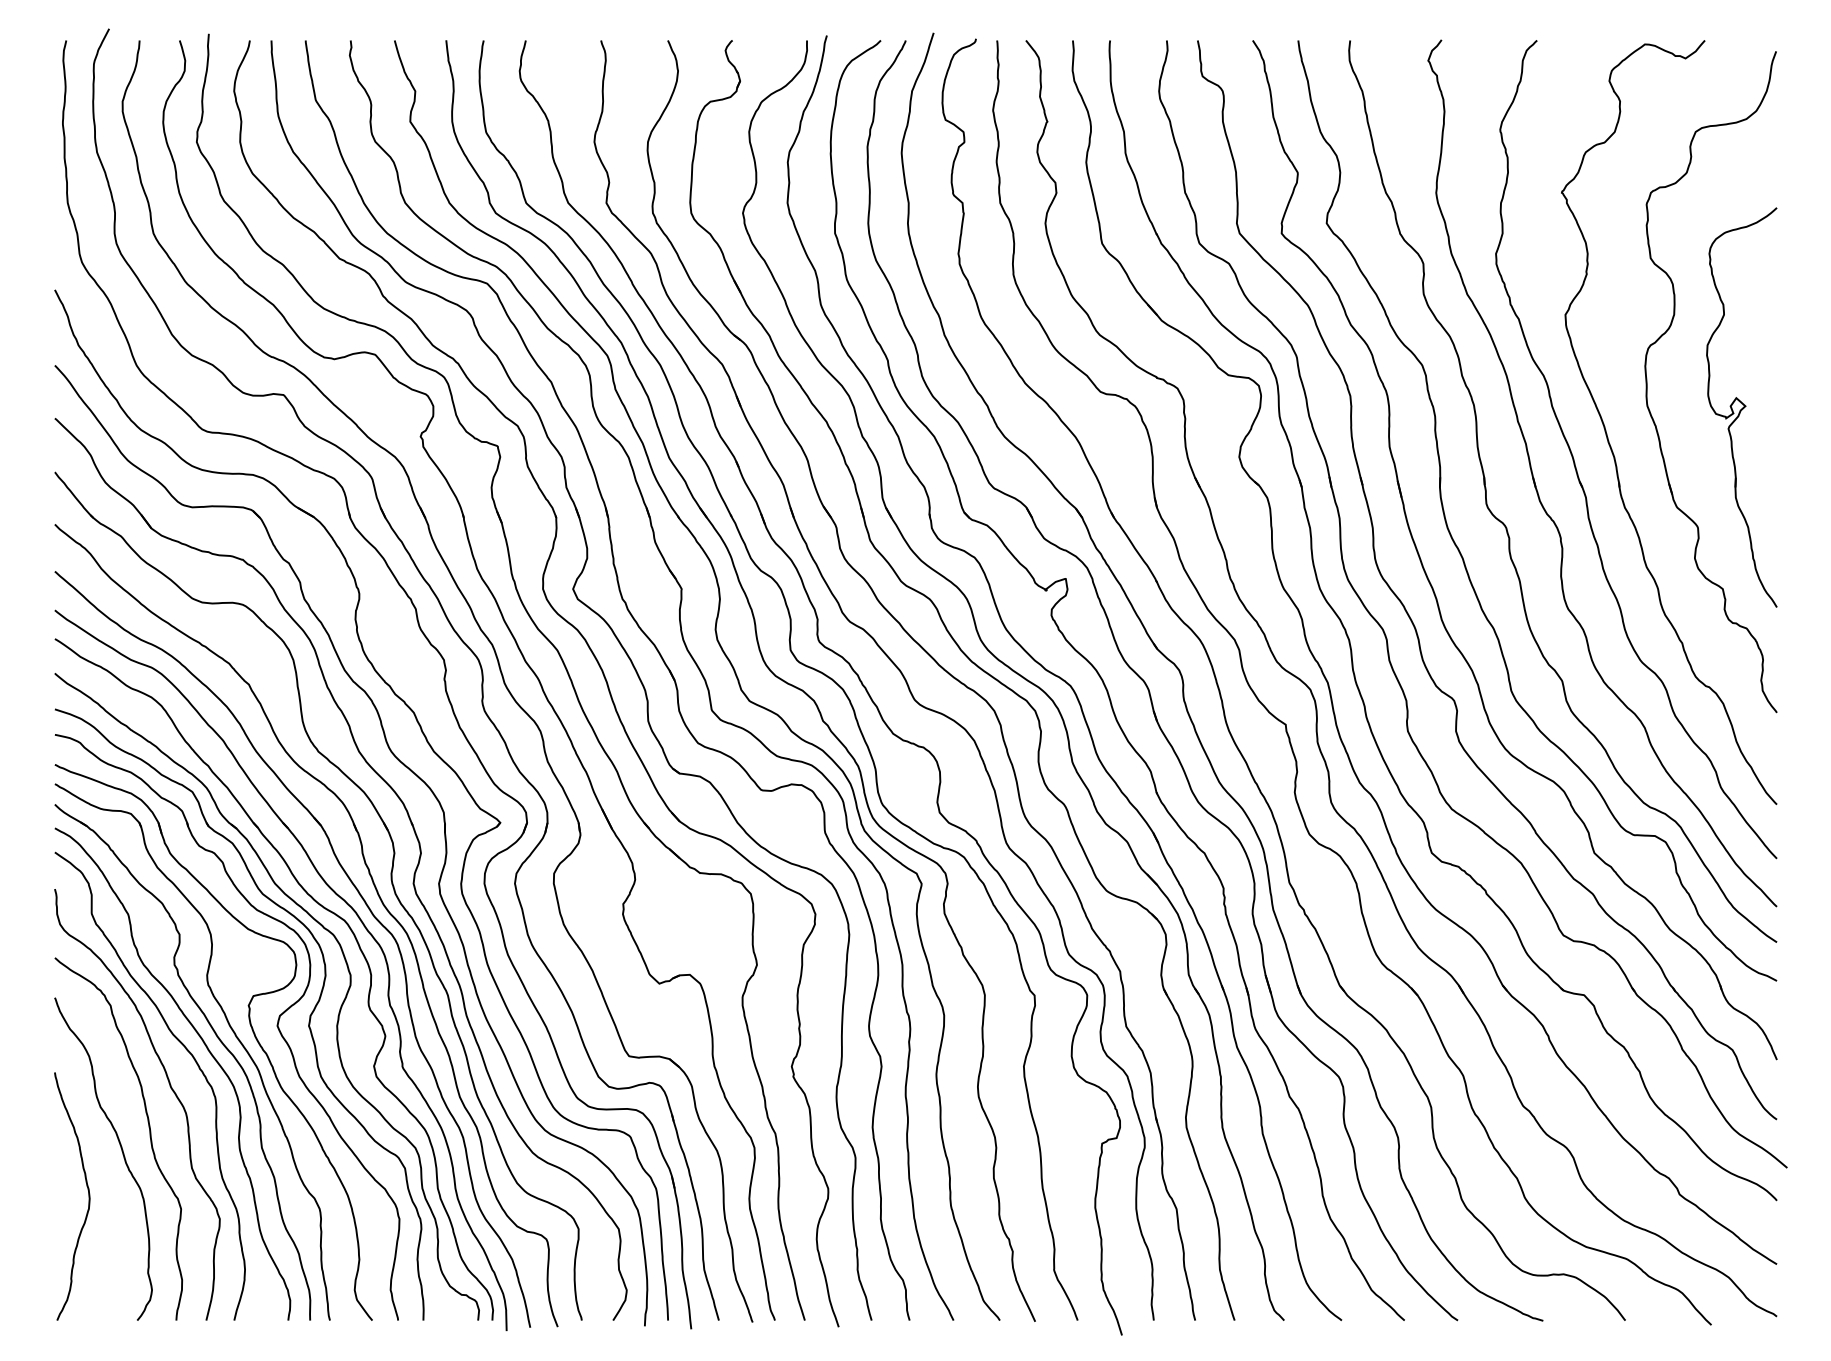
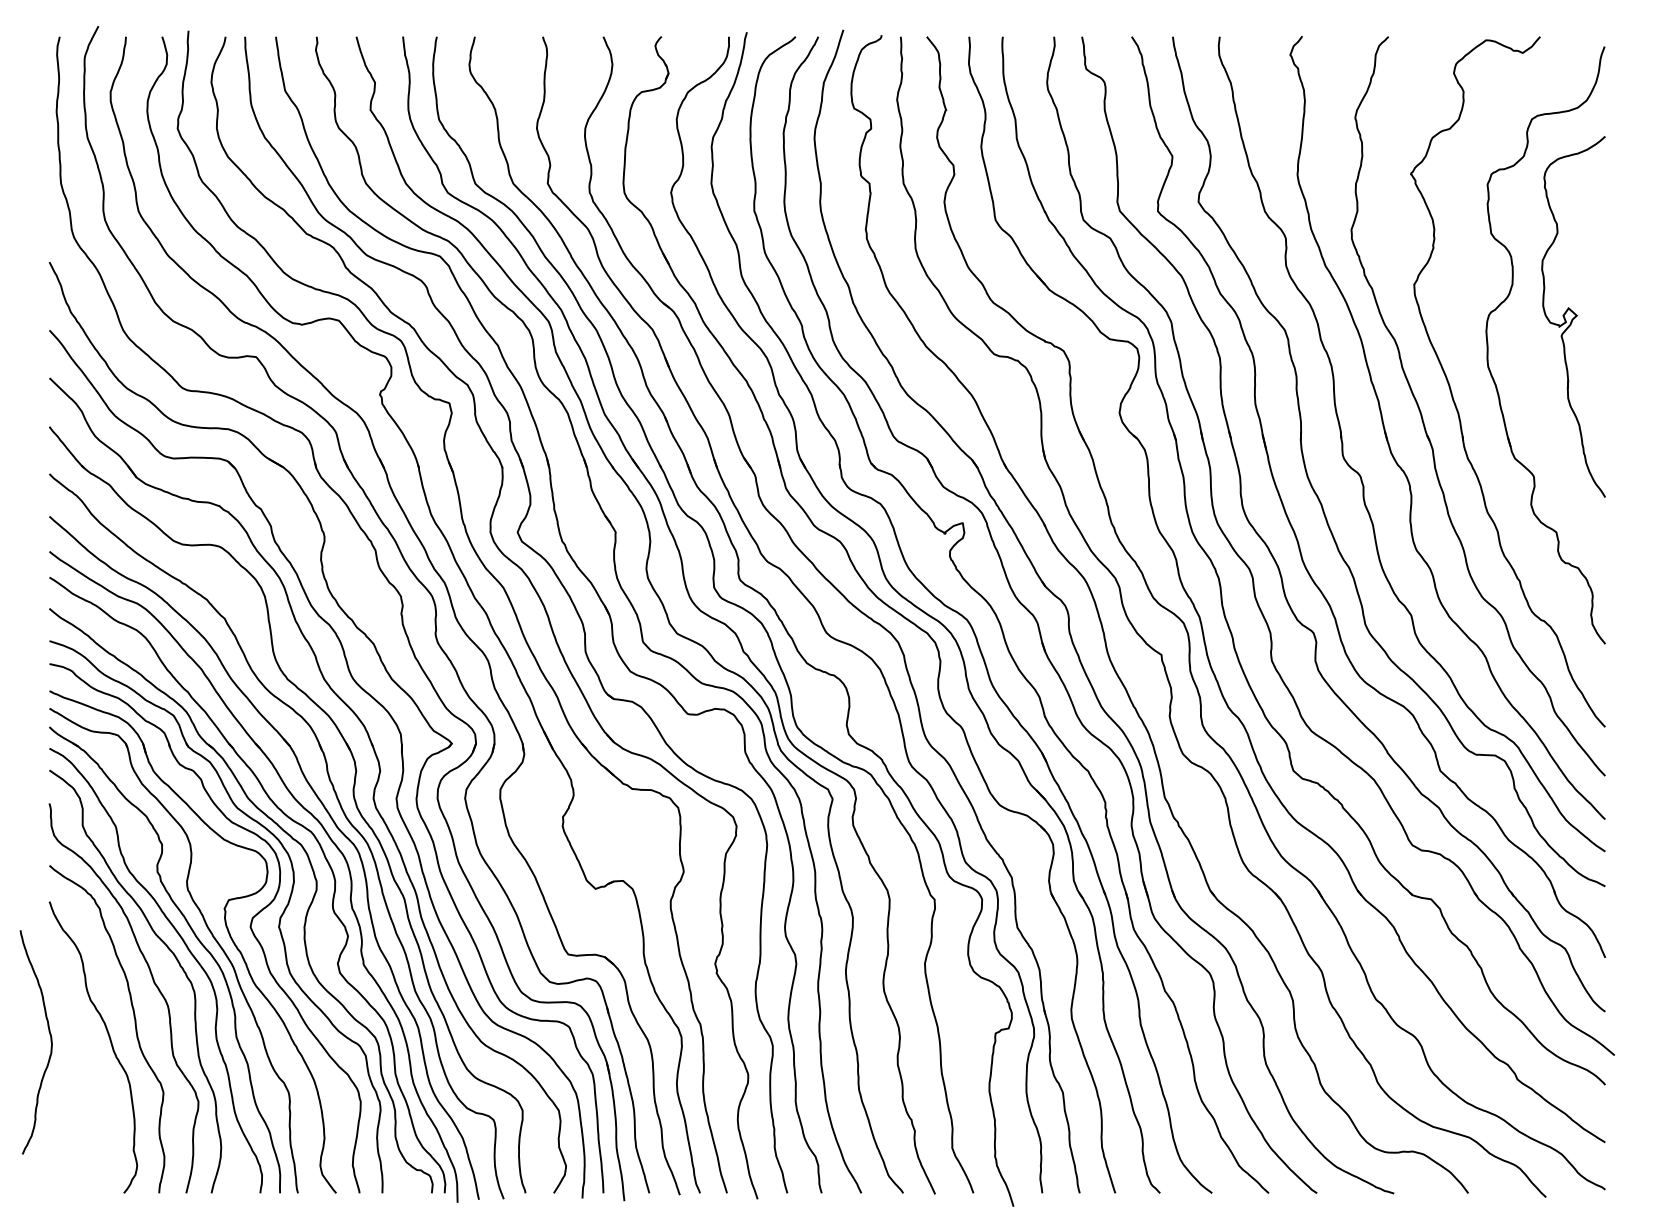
part: (1741, 407) -> (1573, 316), moved
curve: (88, 1196) -> (50, 1042), moved

